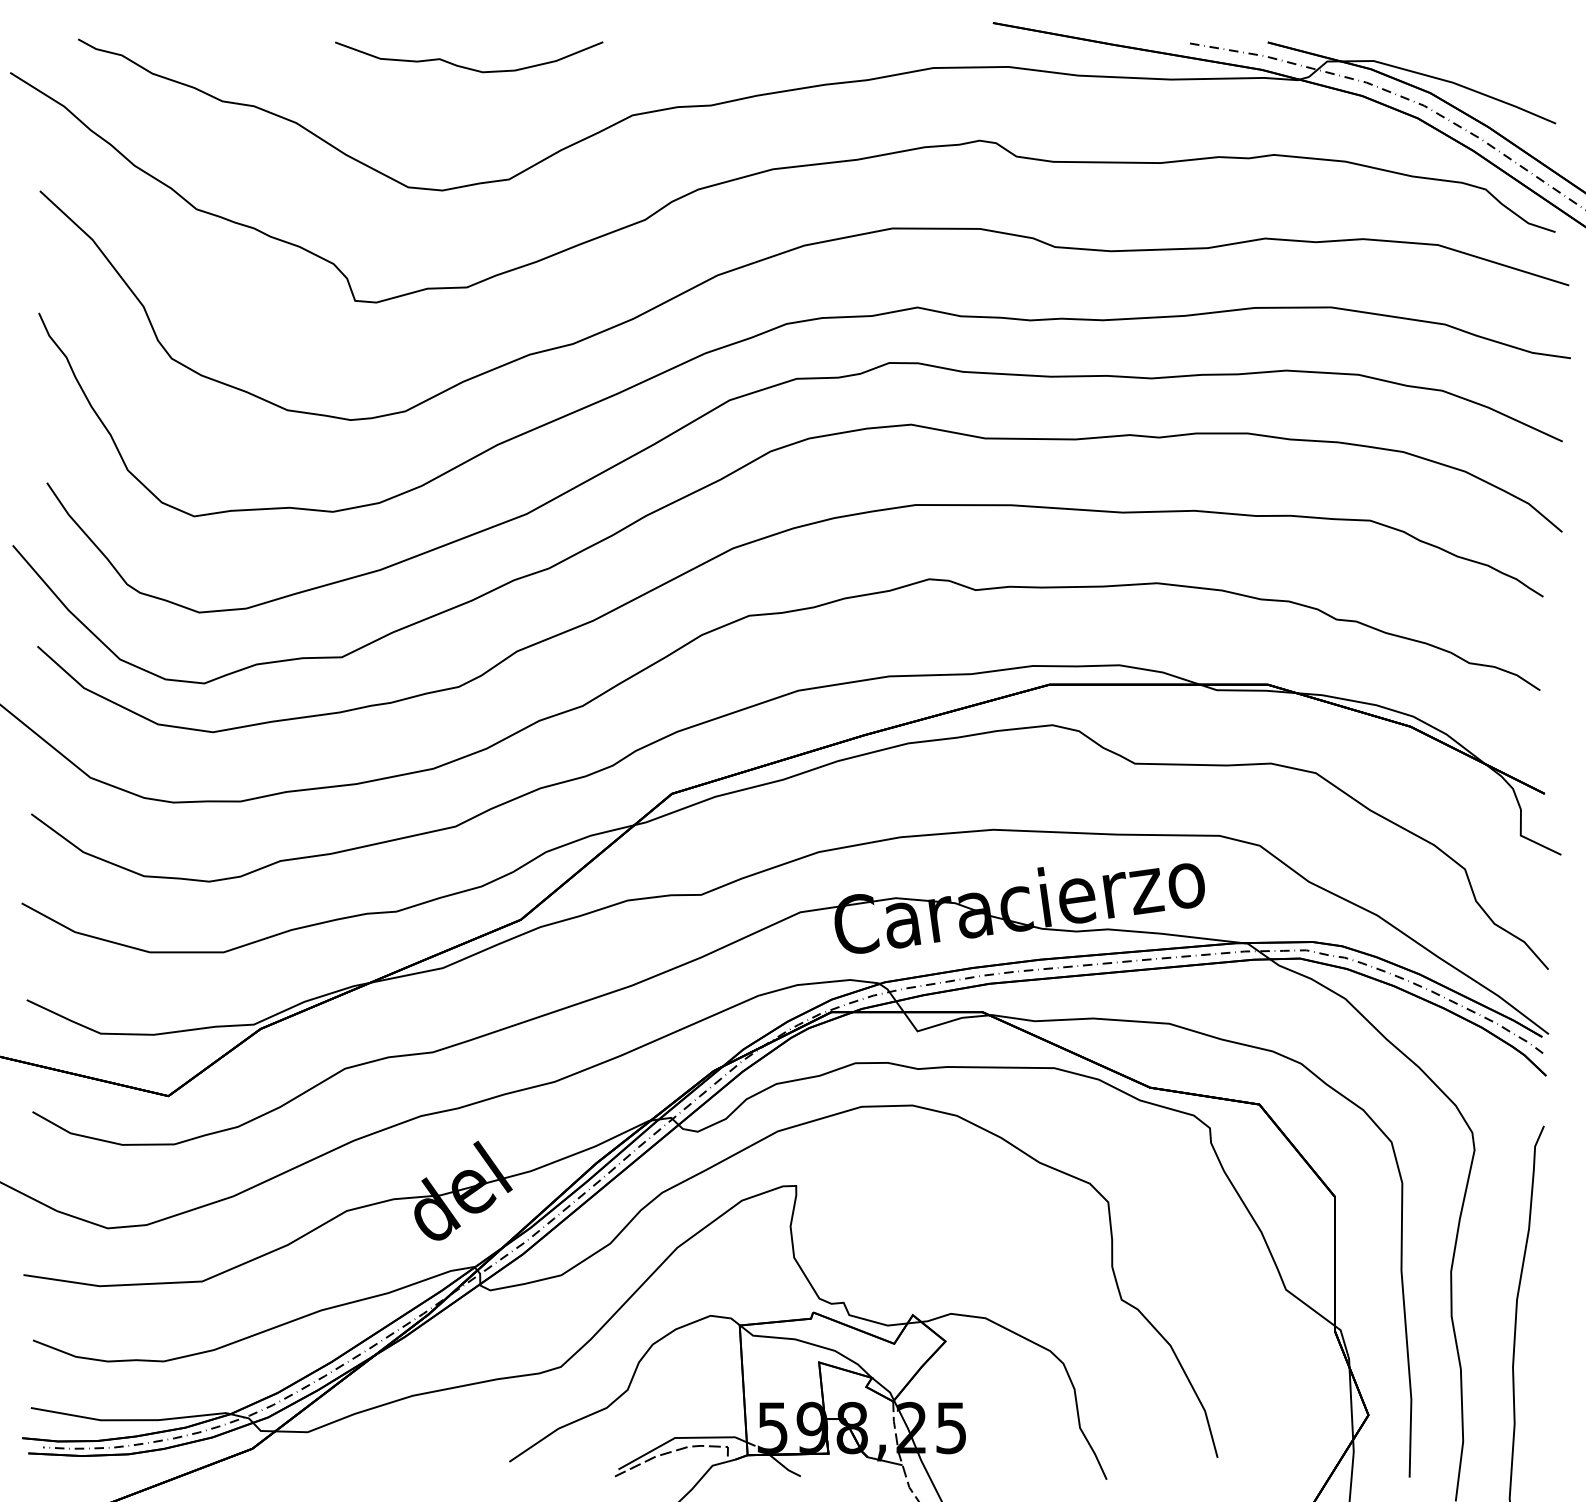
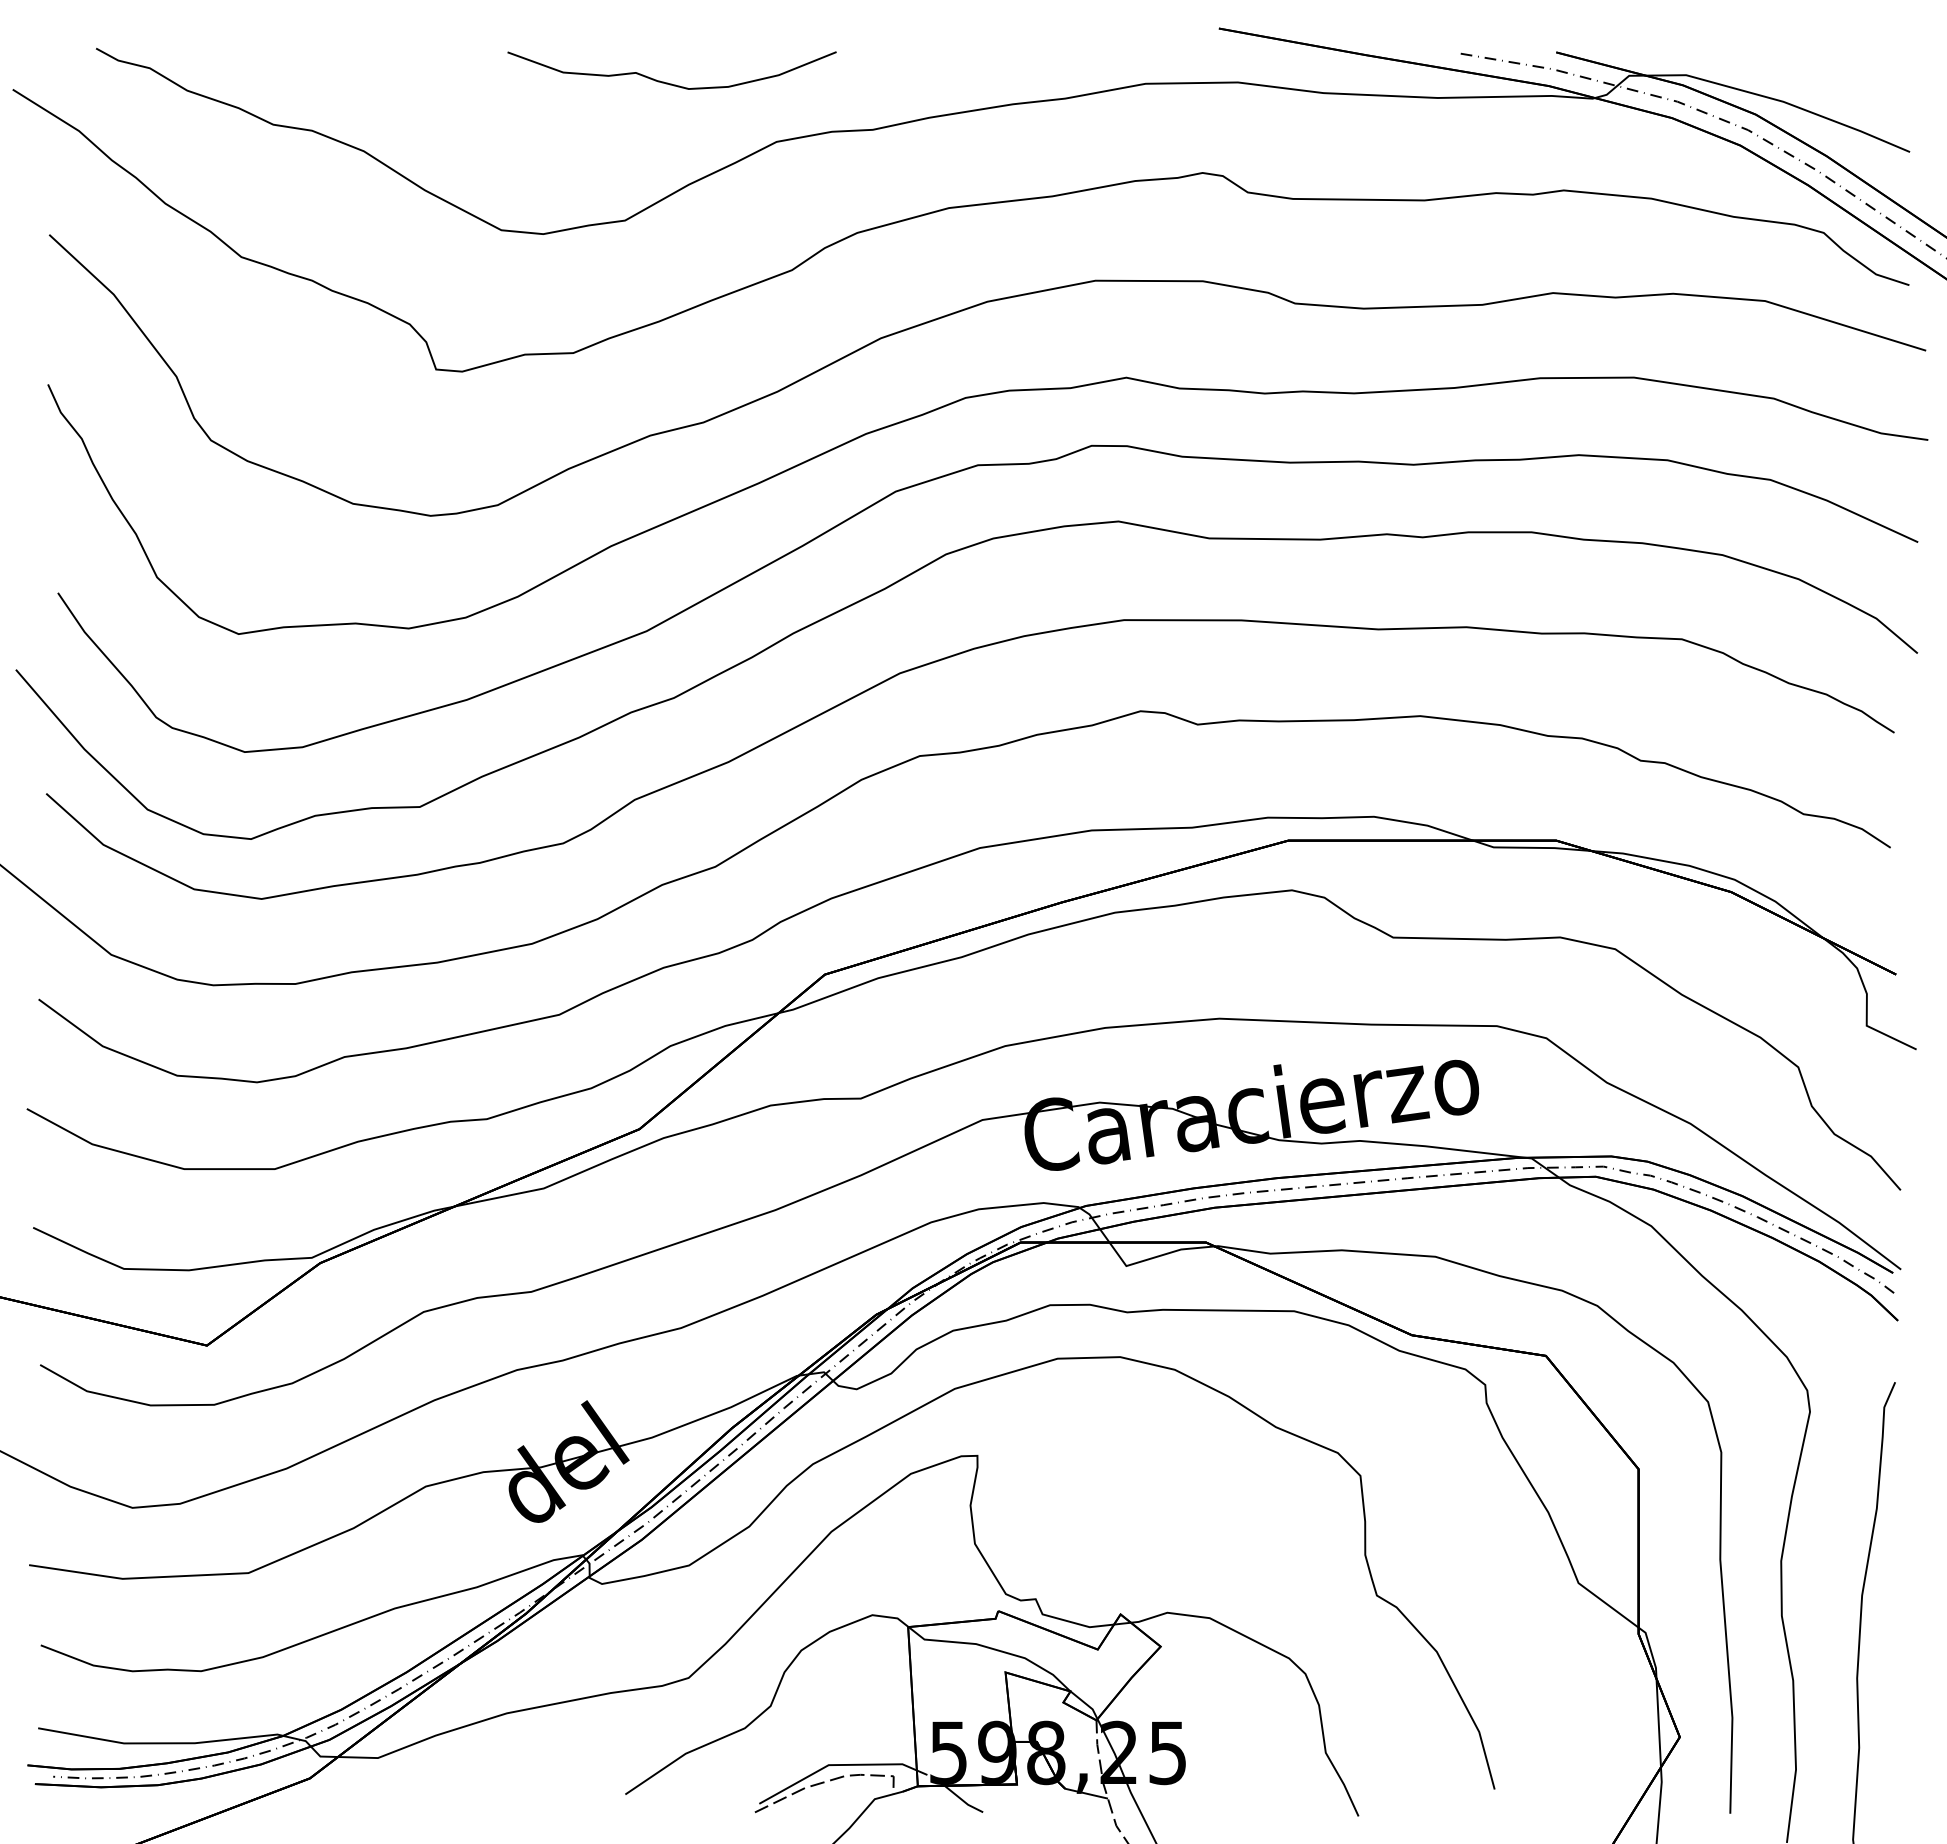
curve: (465, 66) -> (667, 82), moved

